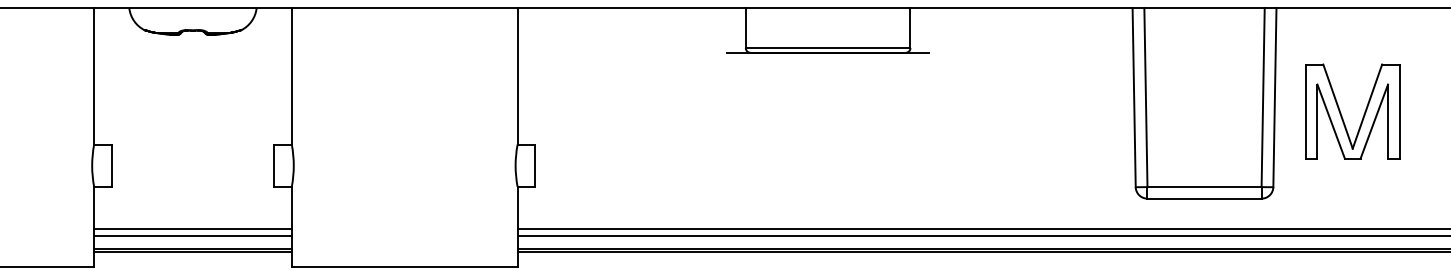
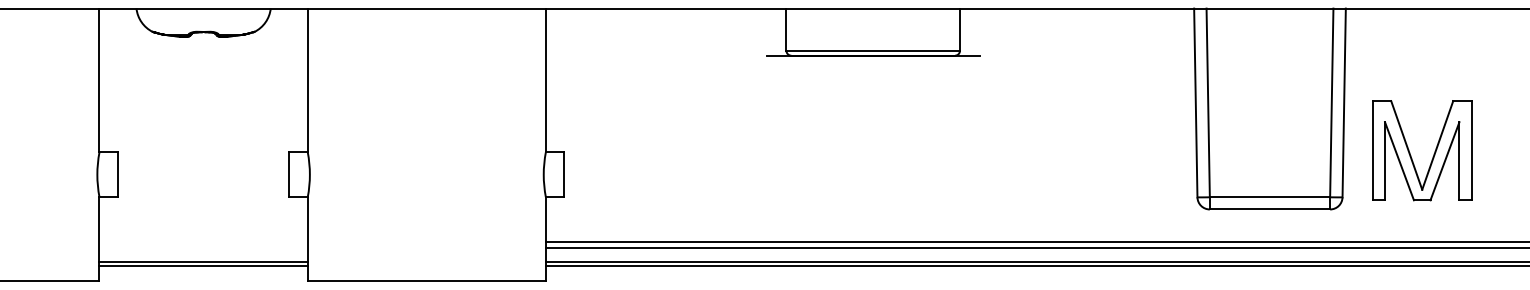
part: (1362, 117) -> (1432, 156), moved
line: (192, 229) -> (203, 241), removed
line: (192, 235) -> (203, 248), removed

